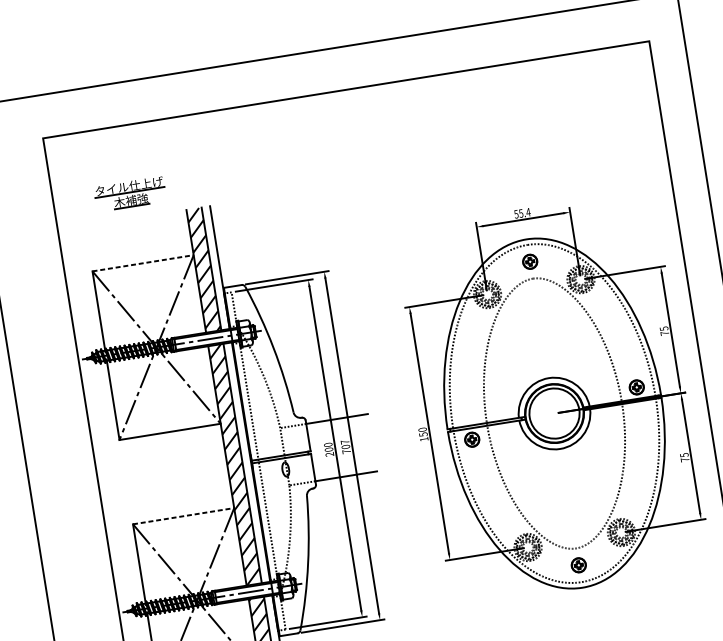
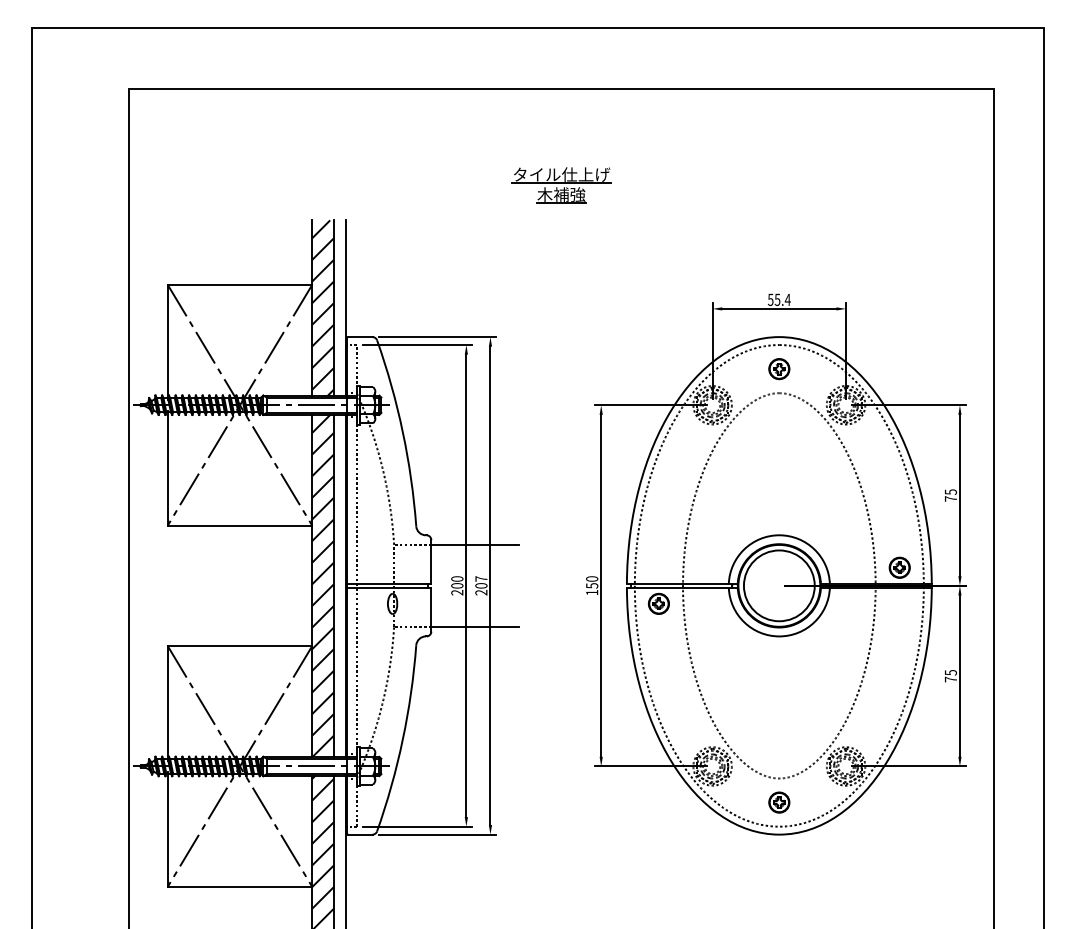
part: (130, 194) -> (561, 185), moved
line: (143, 262) -> (240, 284), dashed -> solid
text: (346, 451) -> (481, 592), 707 -> 207
line: (184, 516) -> (240, 646), dashed -> solid

